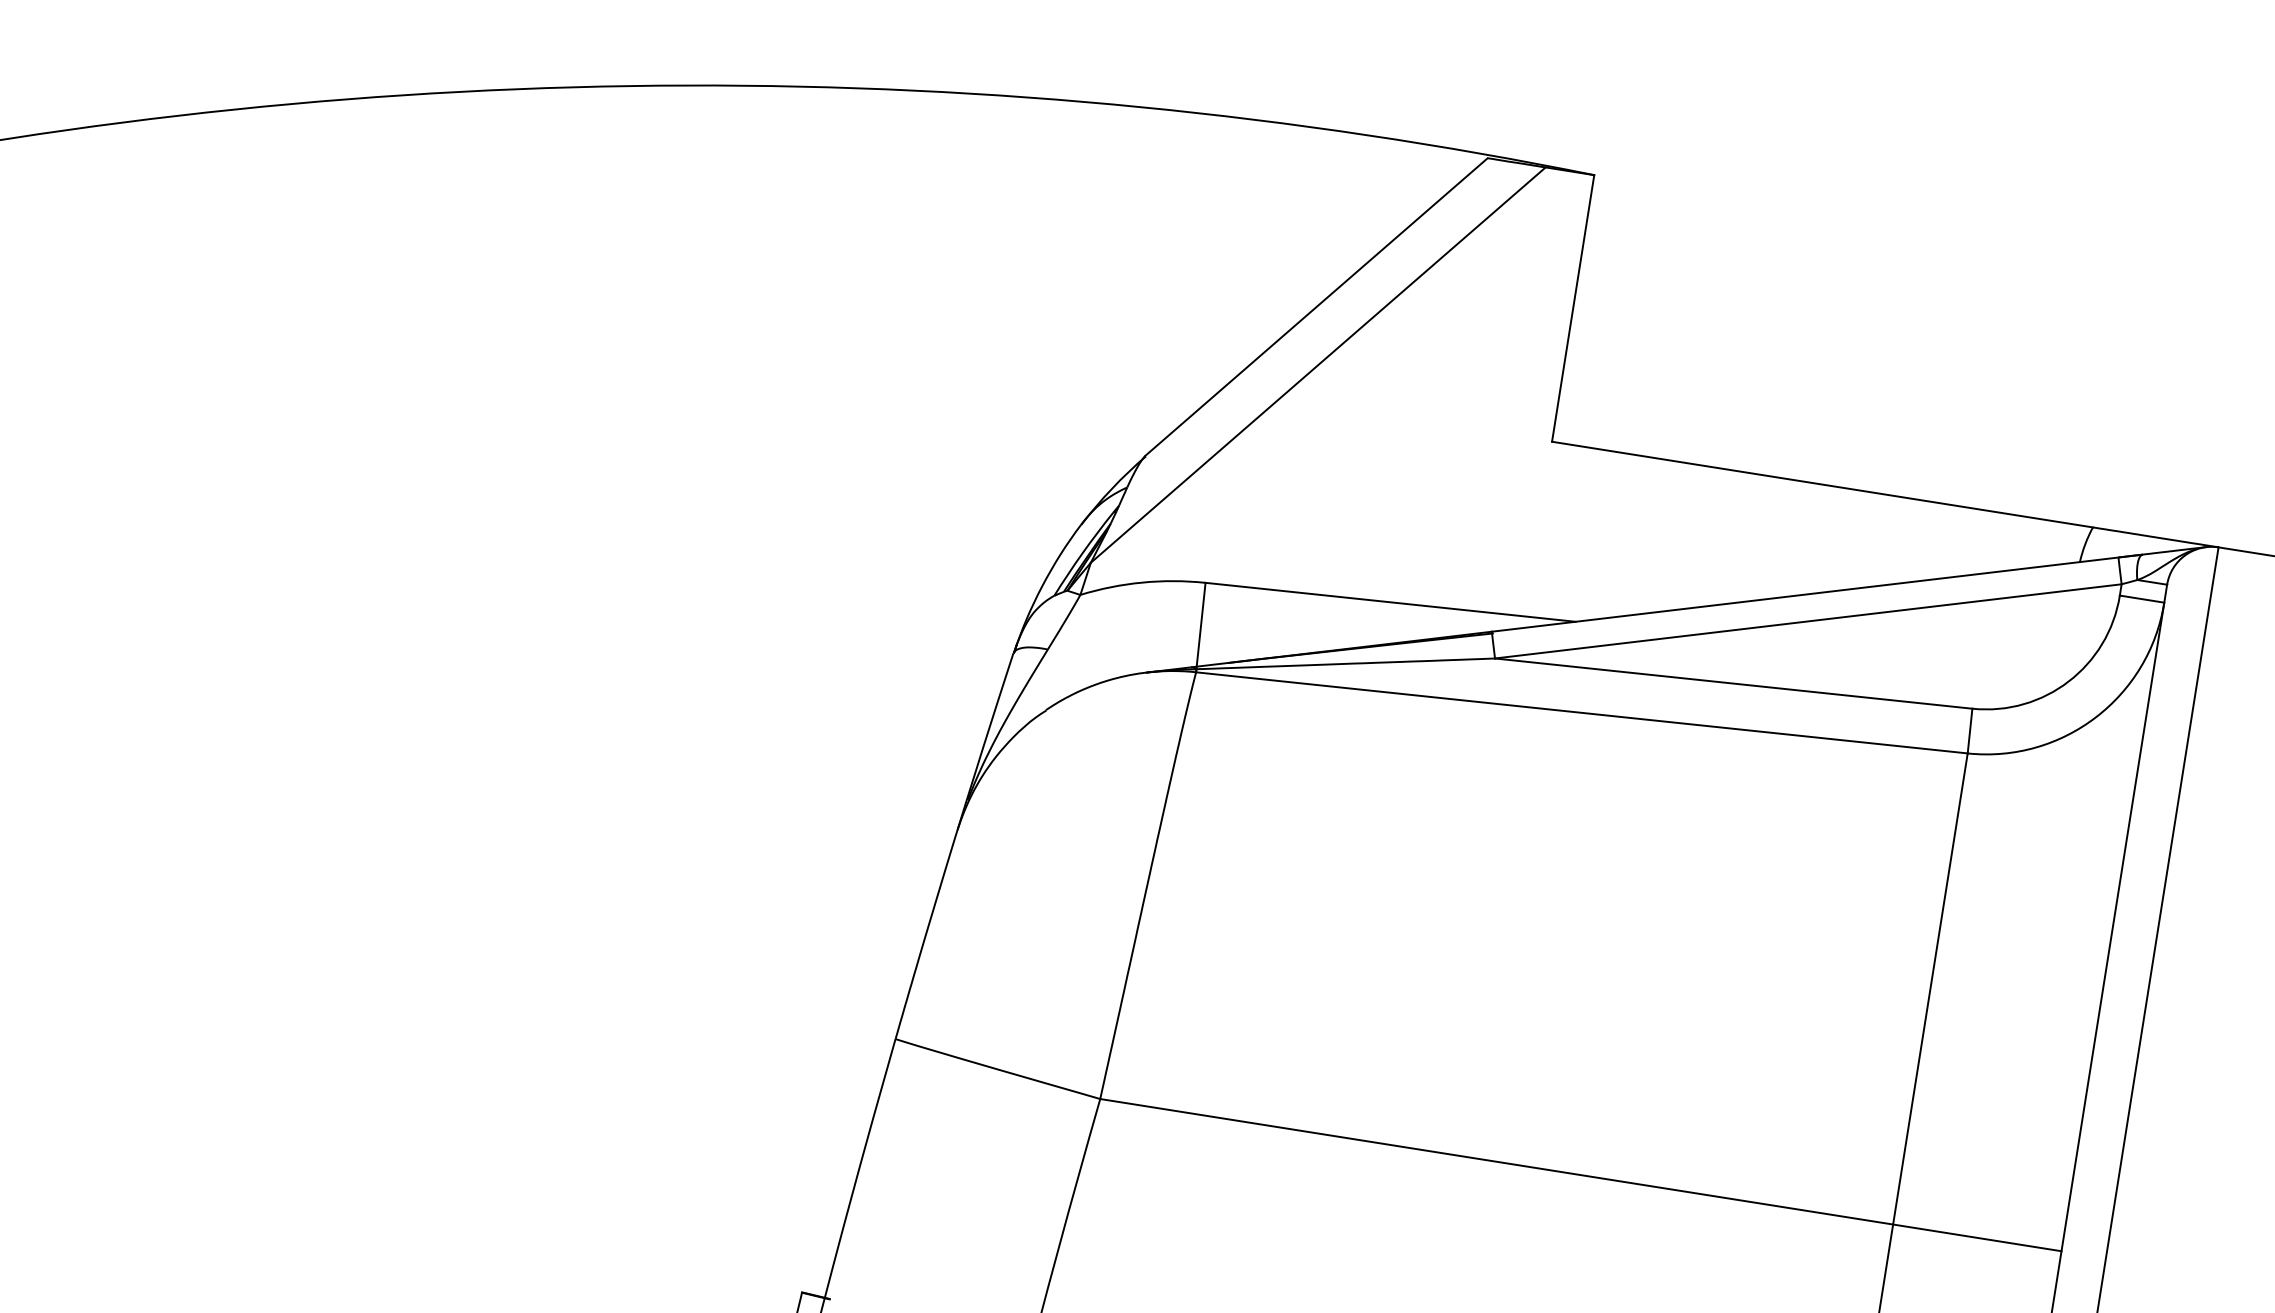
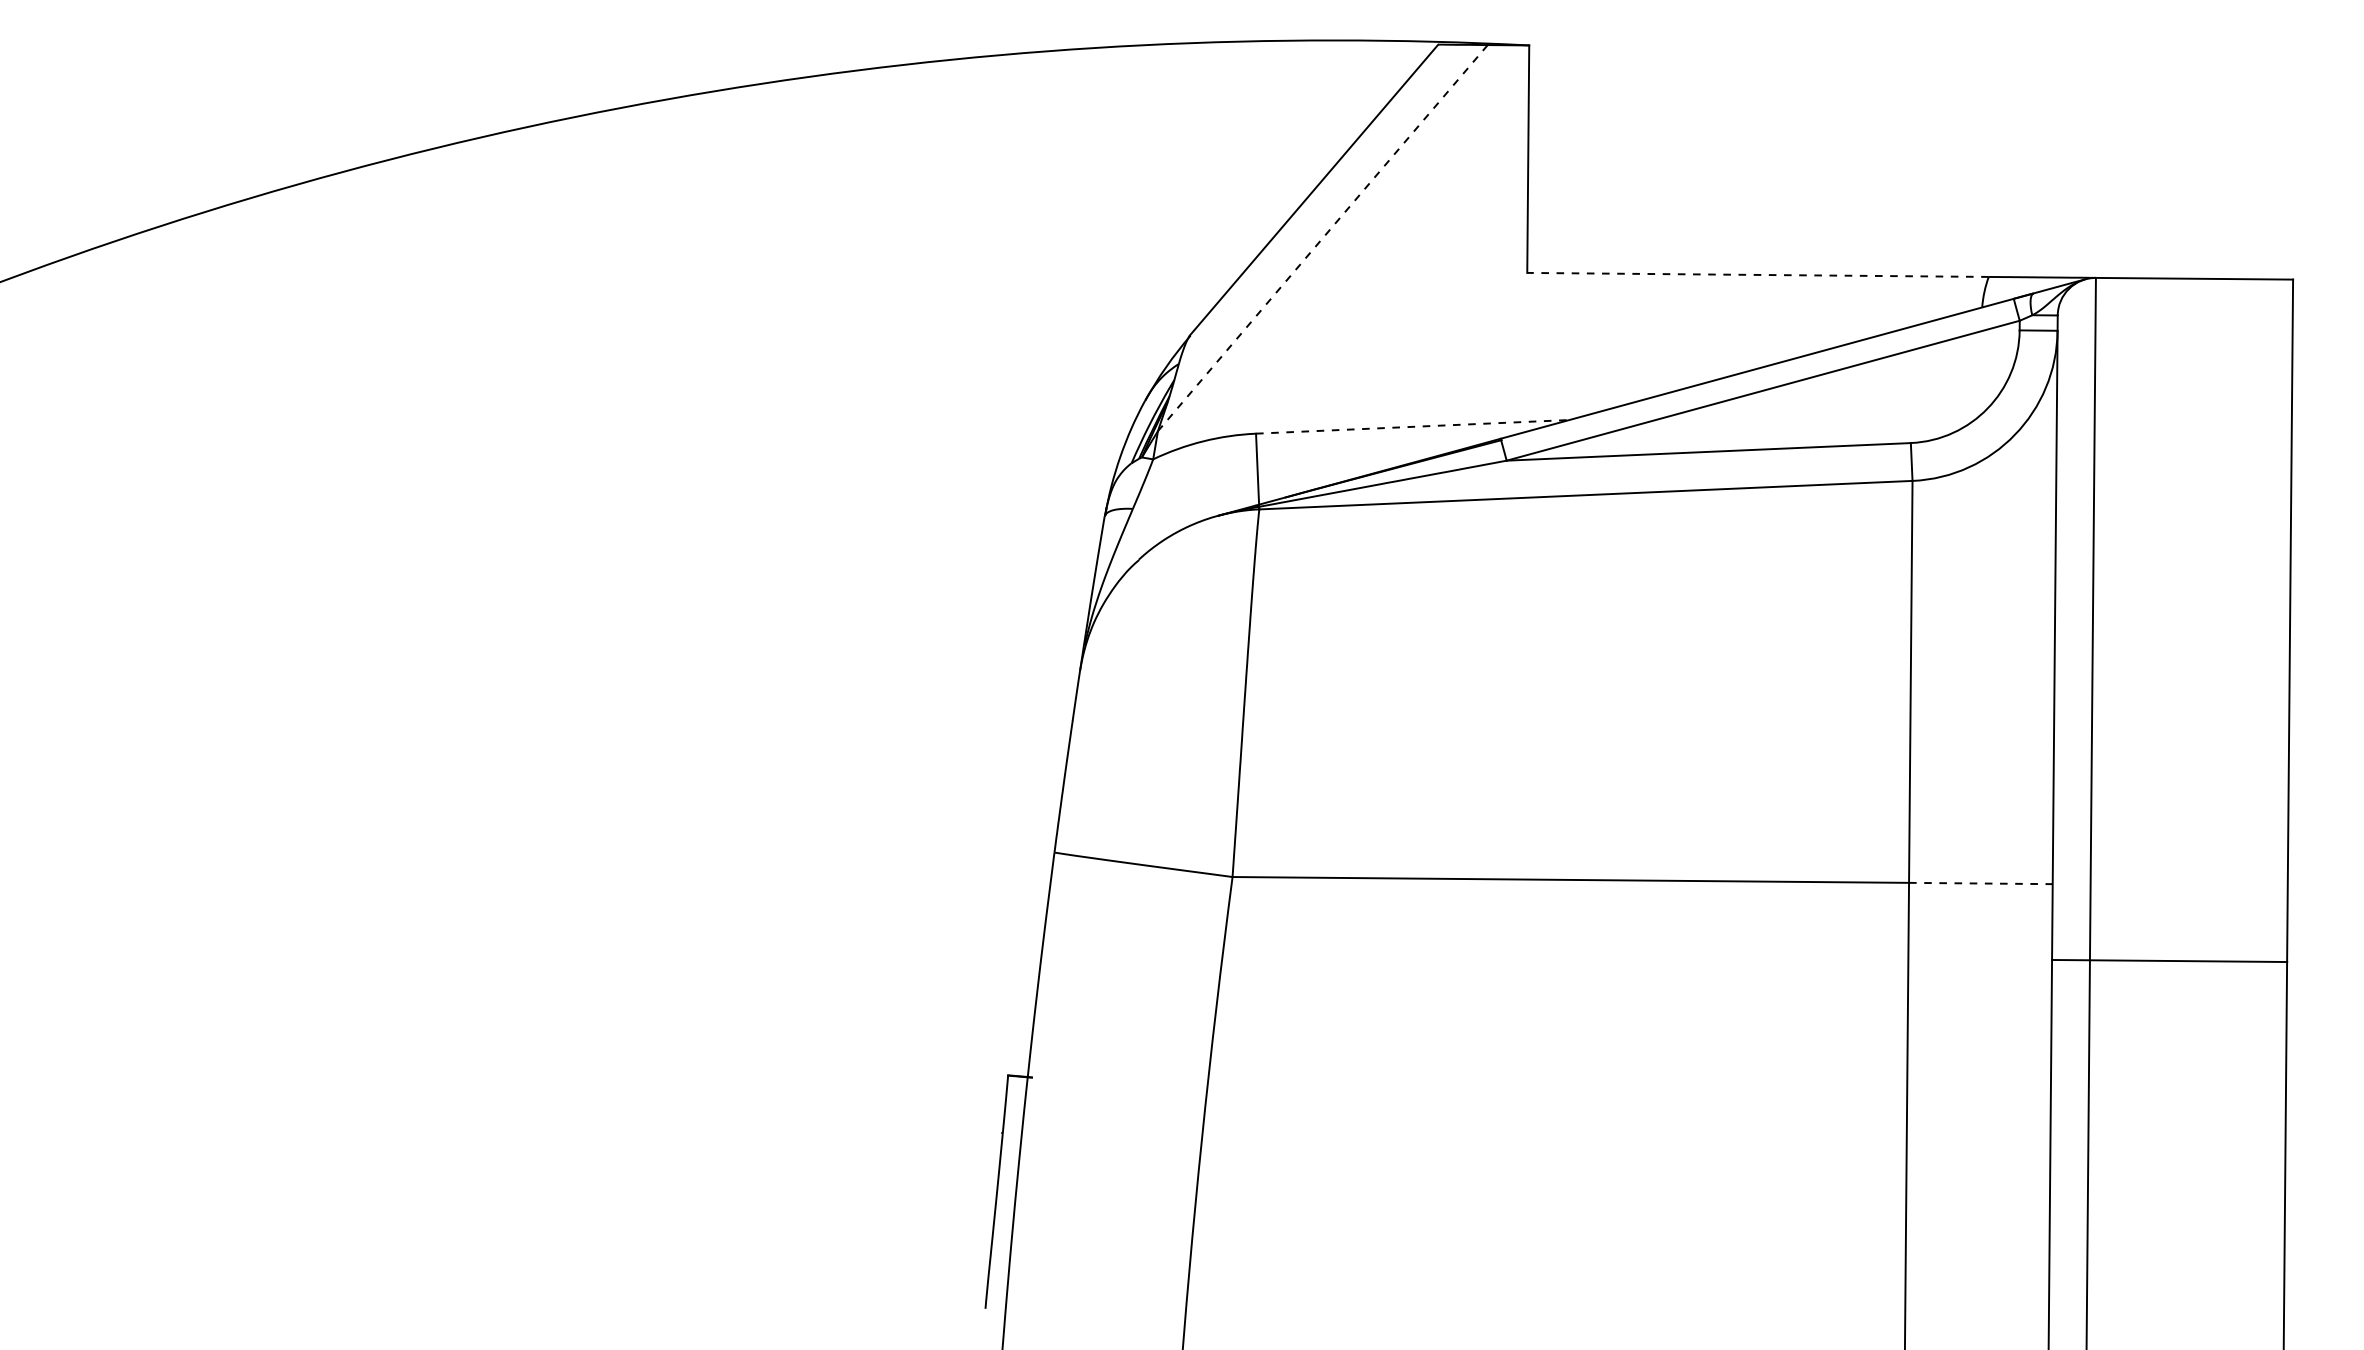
line: (1317, 365) -> (1322, 238), solid -> dashed
line: (1823, 484) -> (1758, 274), solid -> dashed
line: (1390, 601) -> (1412, 426), solid -> dashed
line: (1976, 1237) -> (1980, 883), solid -> dashed

